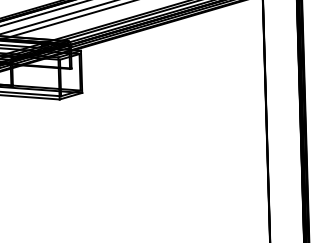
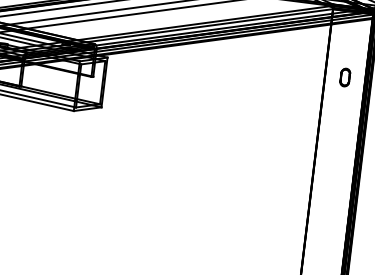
part: (280, 37) -> (344, 77), added

